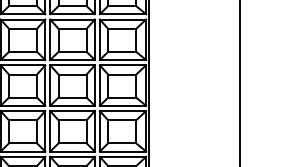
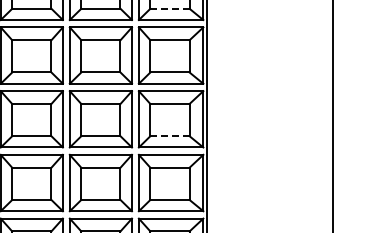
line: (121, 5) -> (169, 8), solid -> dashed
line: (121, 97) -> (169, 136), solid -> dashed

